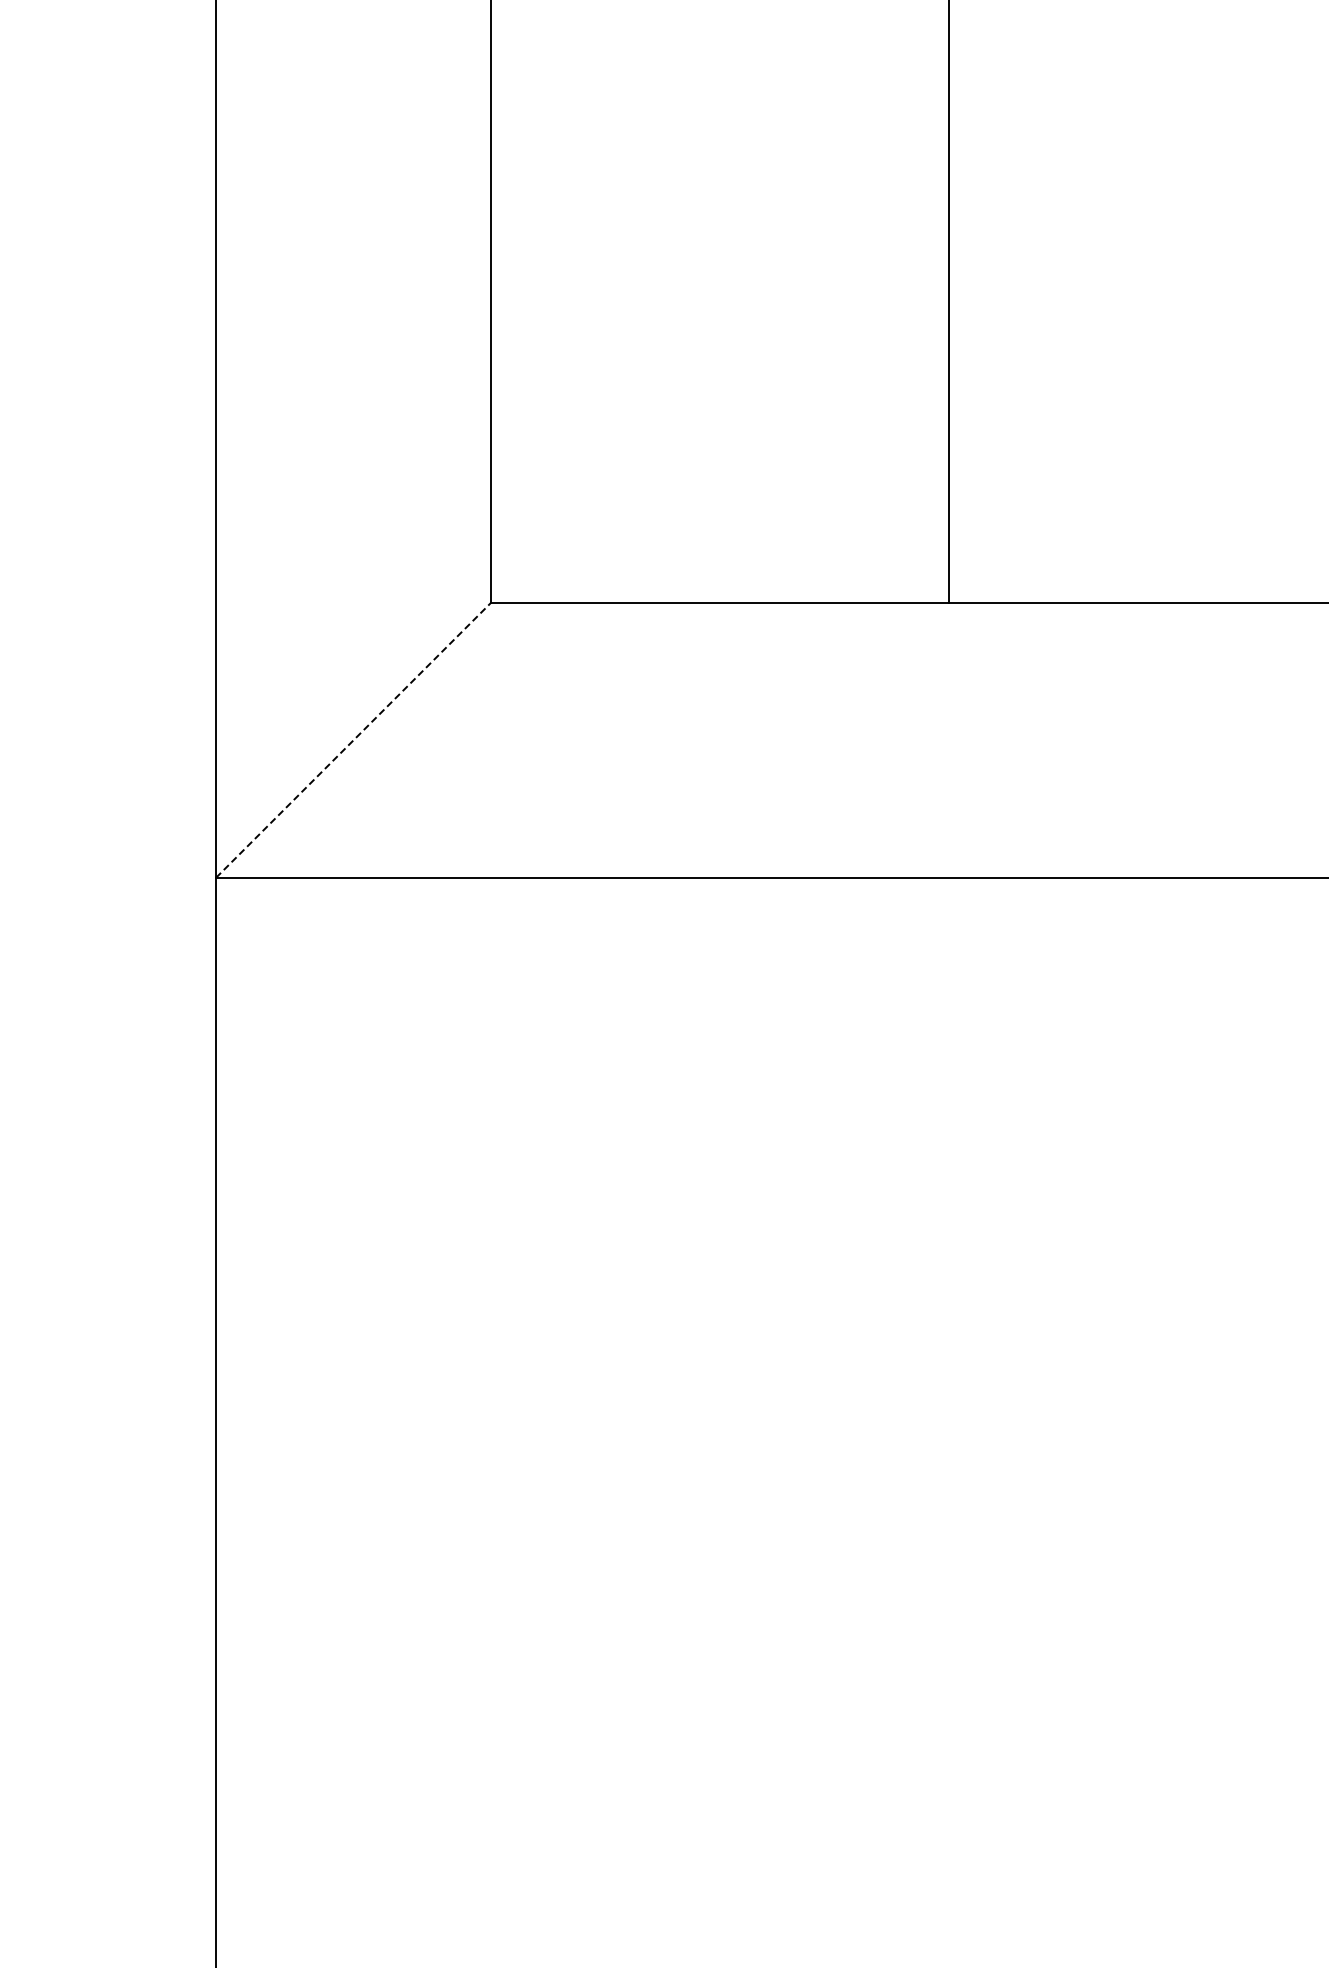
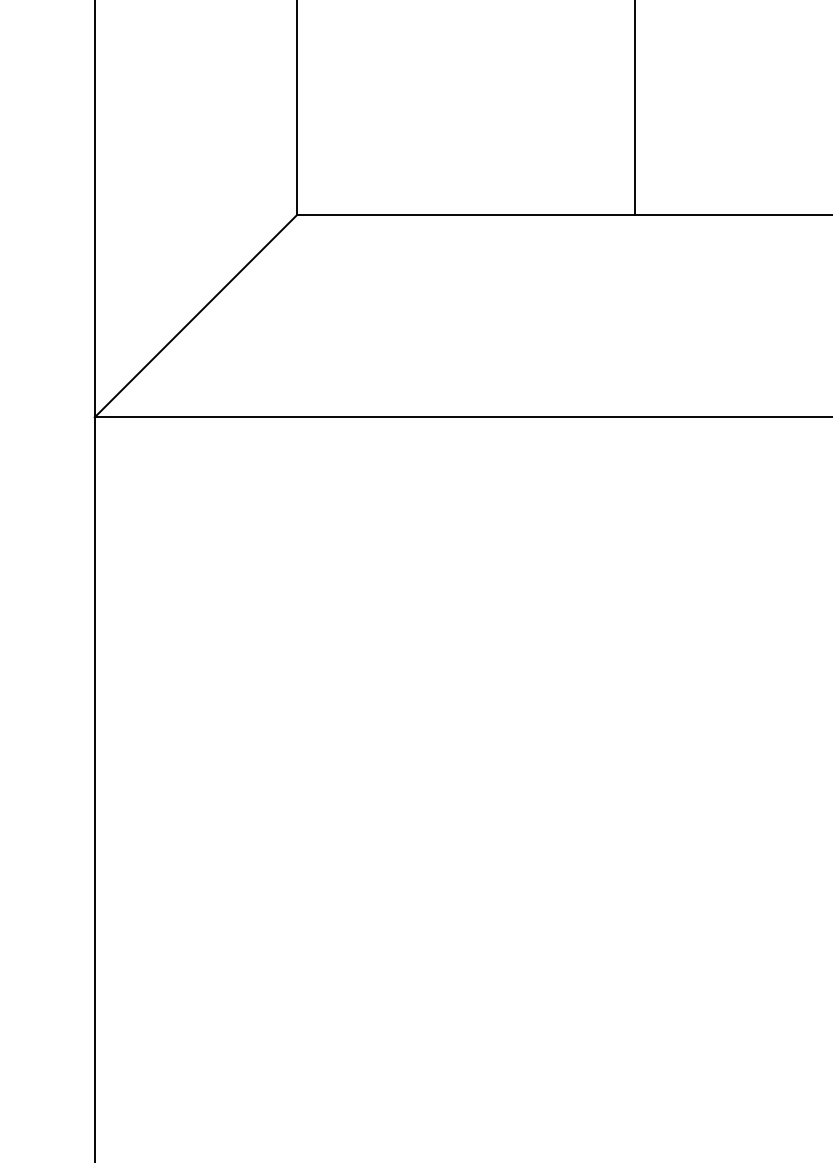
line: (353, 740) -> (196, 316), dashed -> solid

